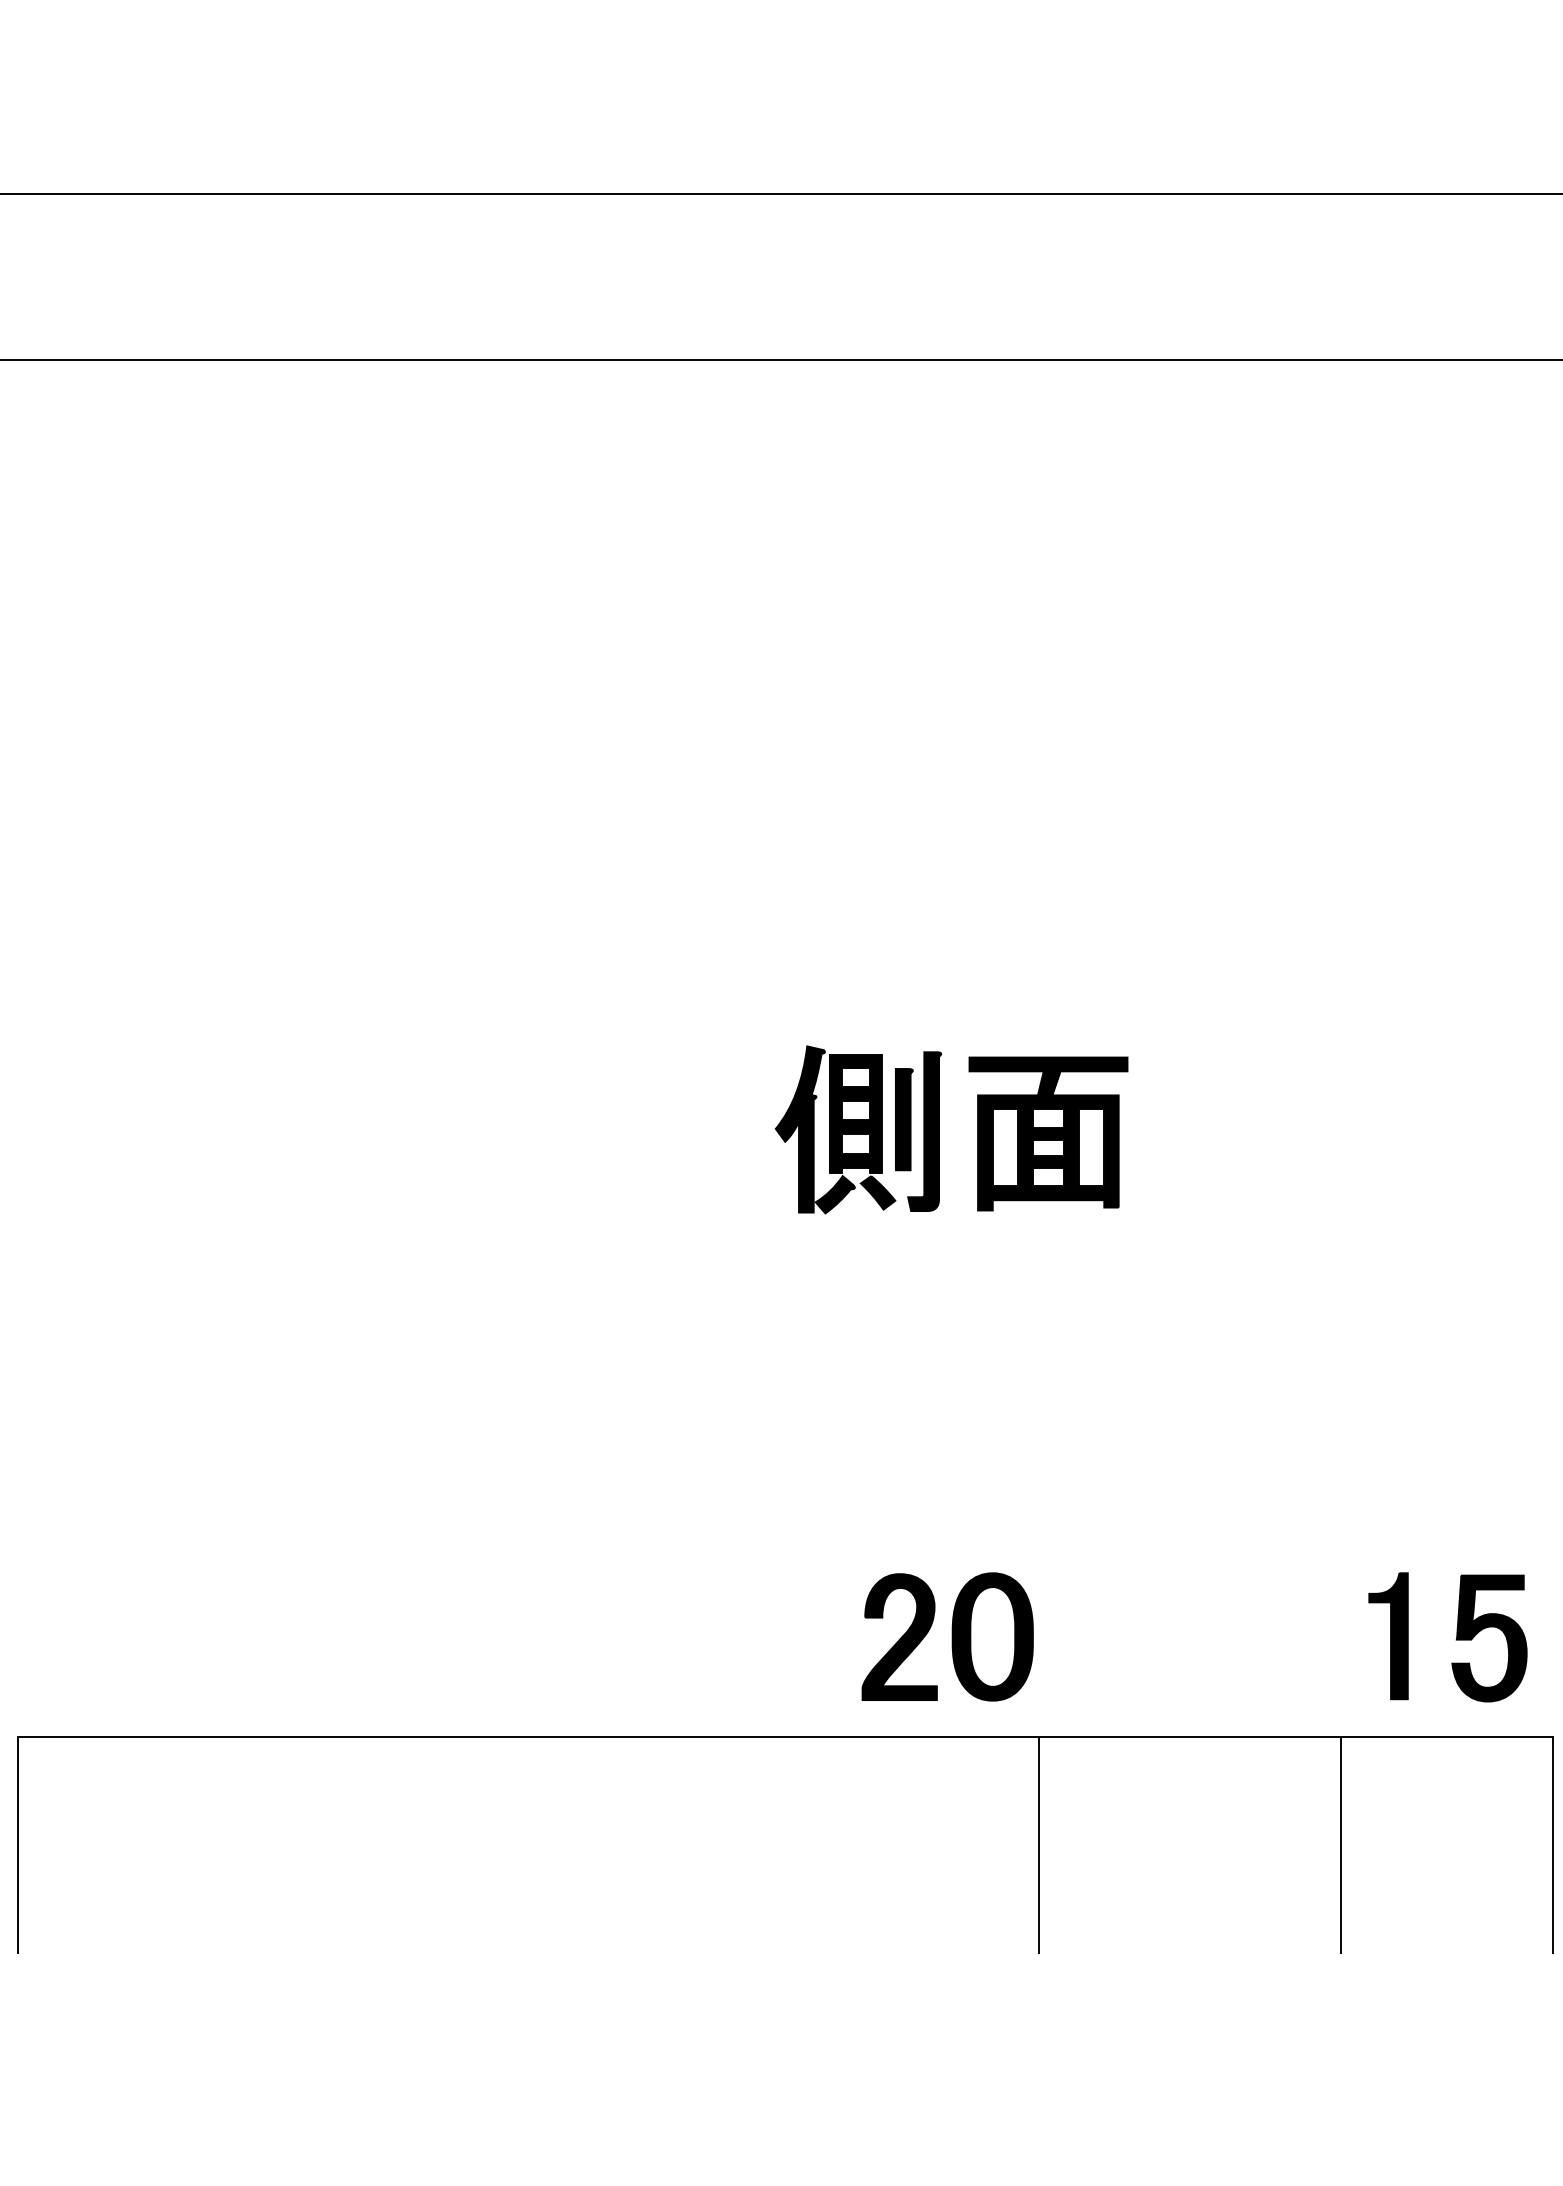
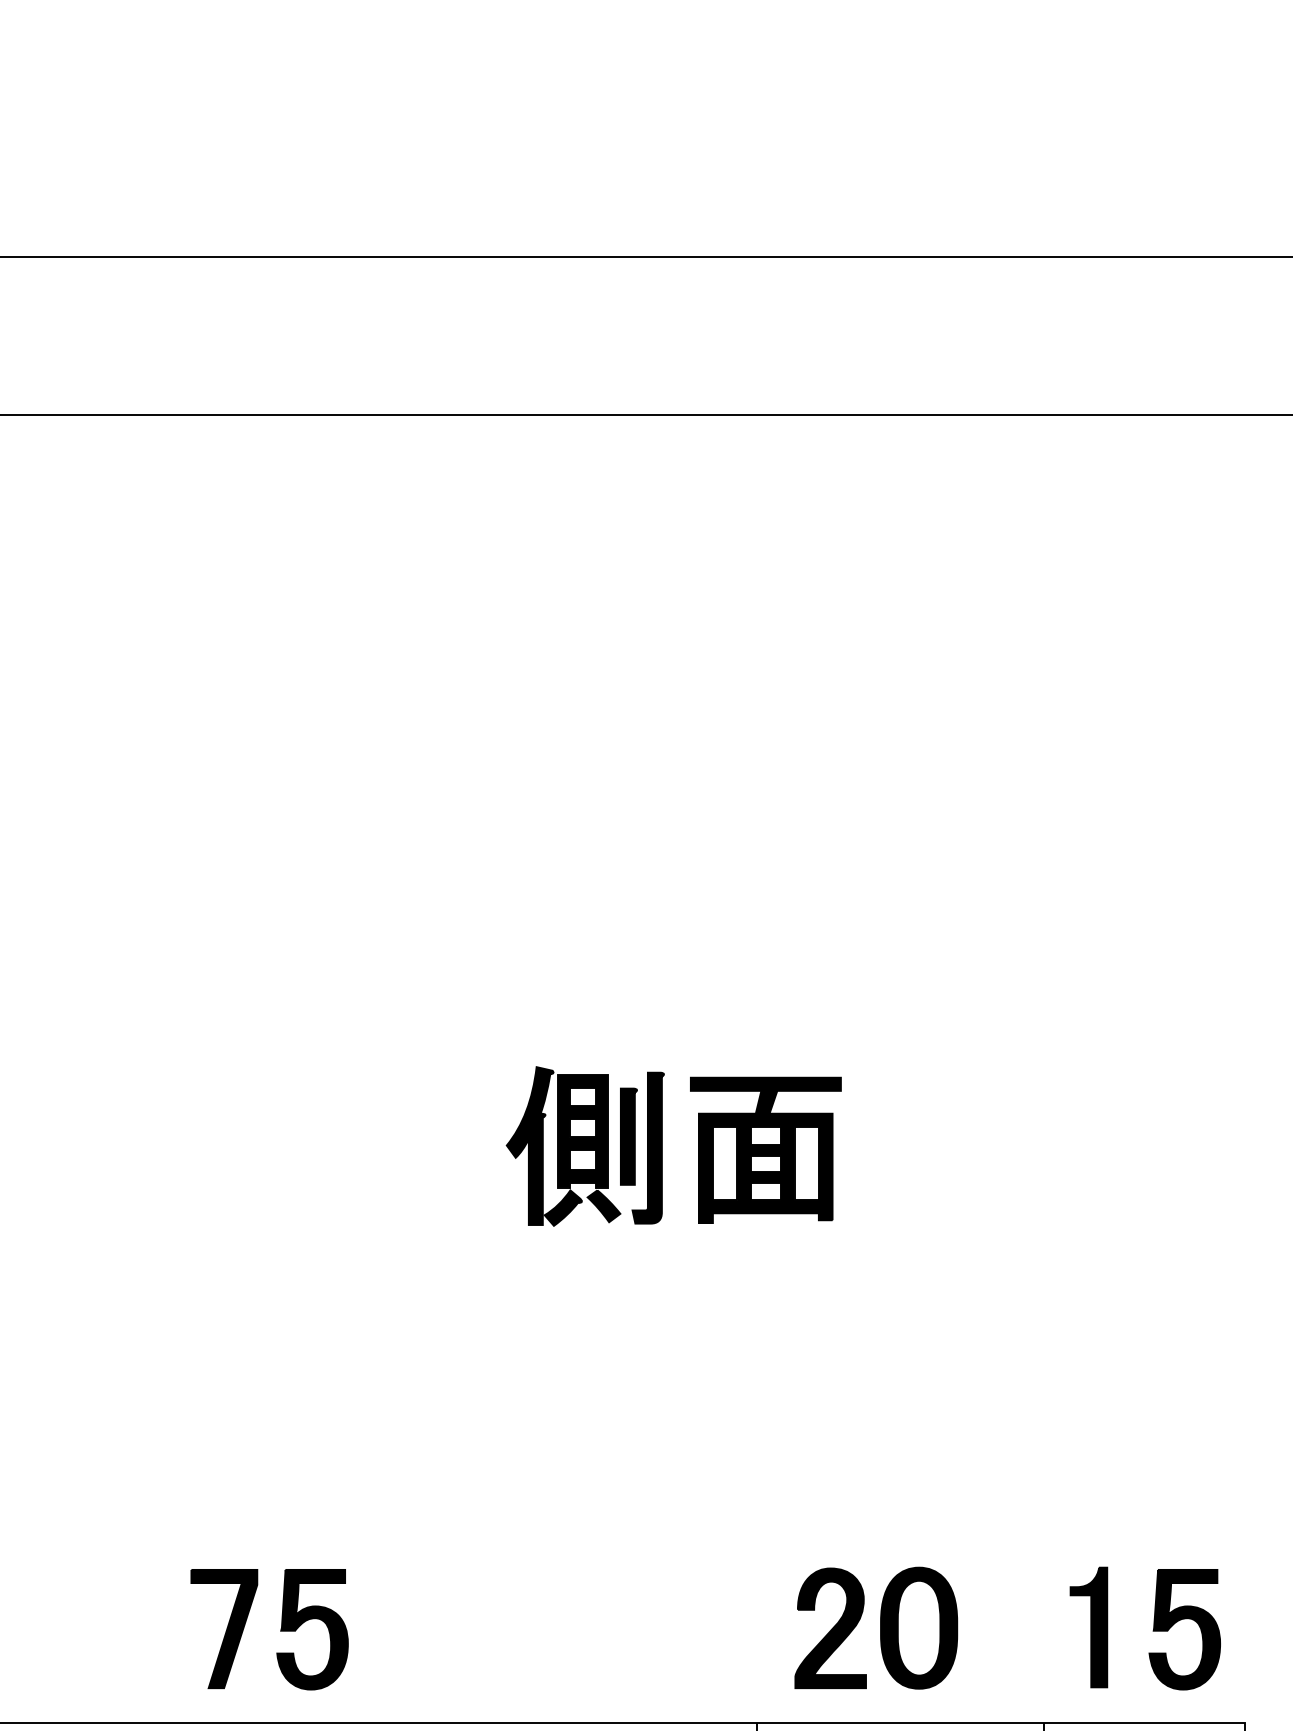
part: (947, 1636) -> (876, 1627), moved
part: (537, 1638) -> (280, 1629), added

